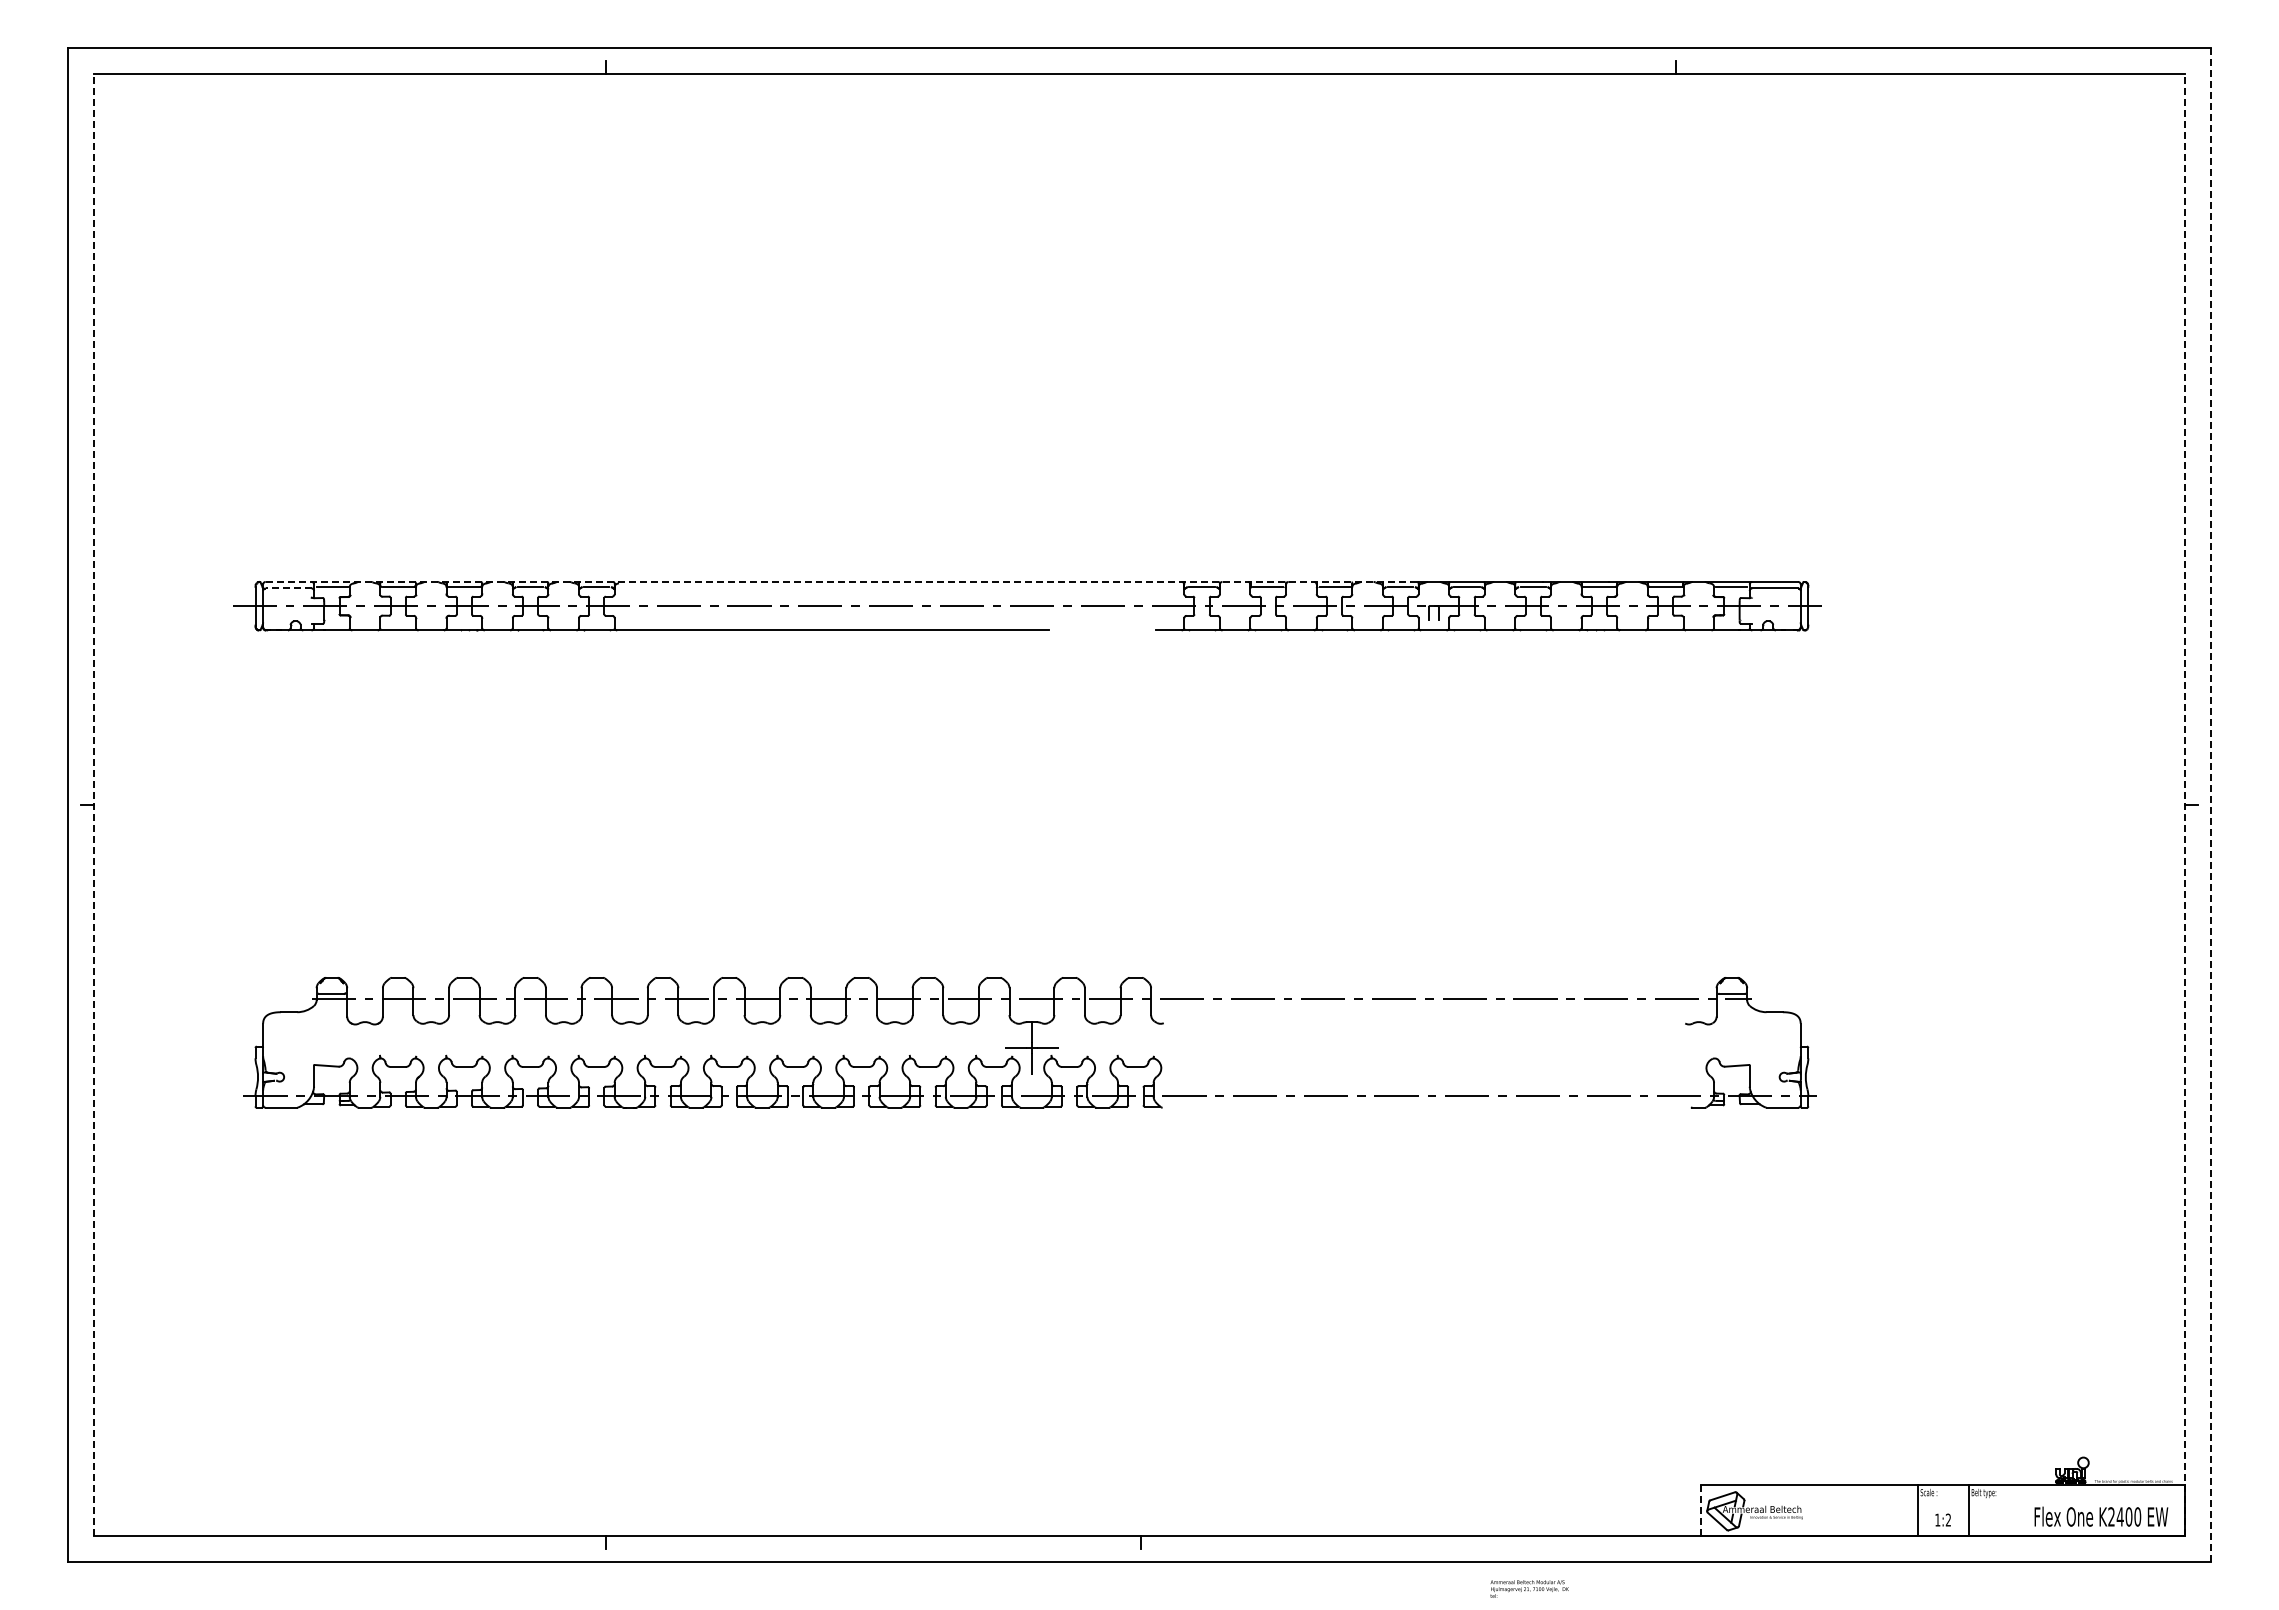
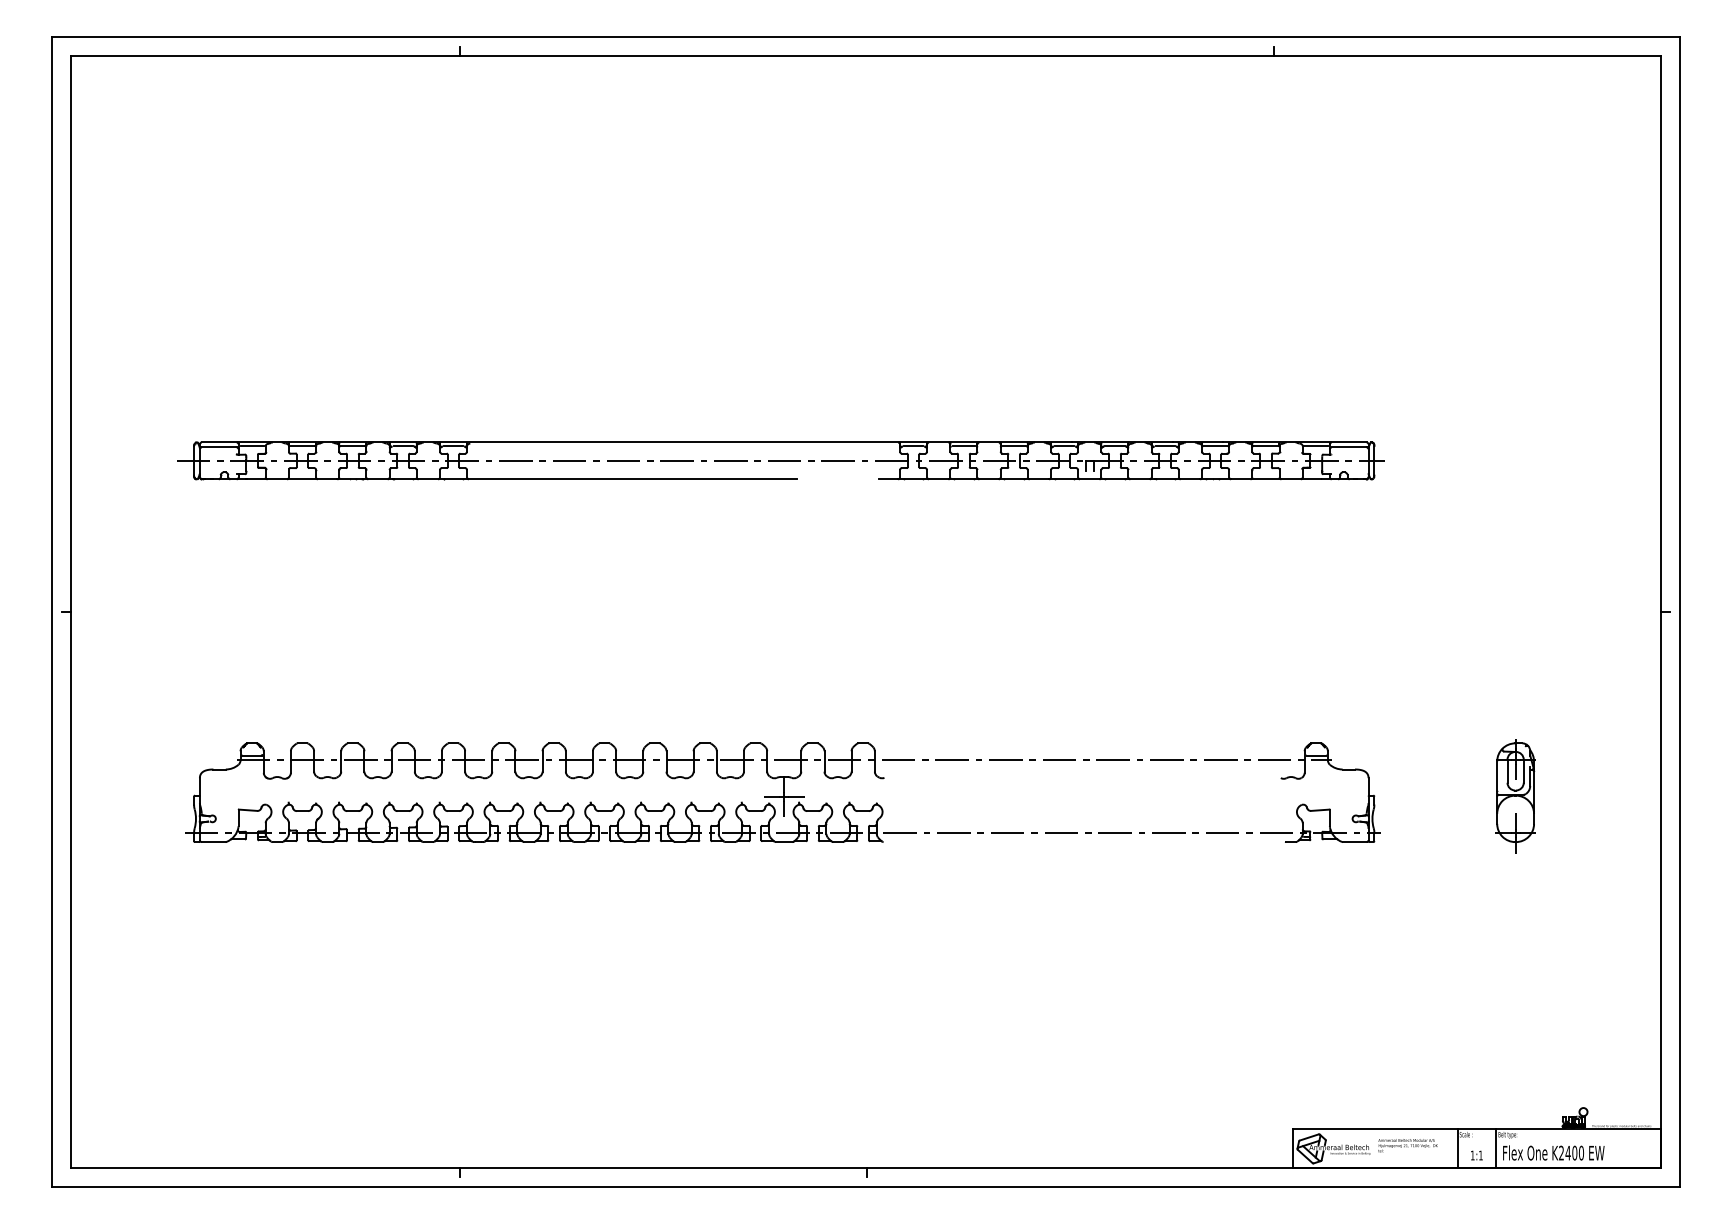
line: (838, 581) -> (637, 442), dashed -> solid
line: (288, 588) -> (219, 447), dashed -> solid
line: (93, 804) -> (70, 611), dashed -> solid
line: (2185, 804) -> (1661, 611), dashed -> solid
line: (2210, 805) -> (1680, 612), dashed -> solid
part: (1993, 1047) -> (1515, 796), added
line: (1701, 1511) -> (1293, 1149), dashed -> solid
text: (2101, 1516) -> (1553, 1152), moved
text: (1947, 1519) -> (1480, 1155), 1:2 -> 1:1
text: (1529, 1588) -> (1407, 1145), moved

